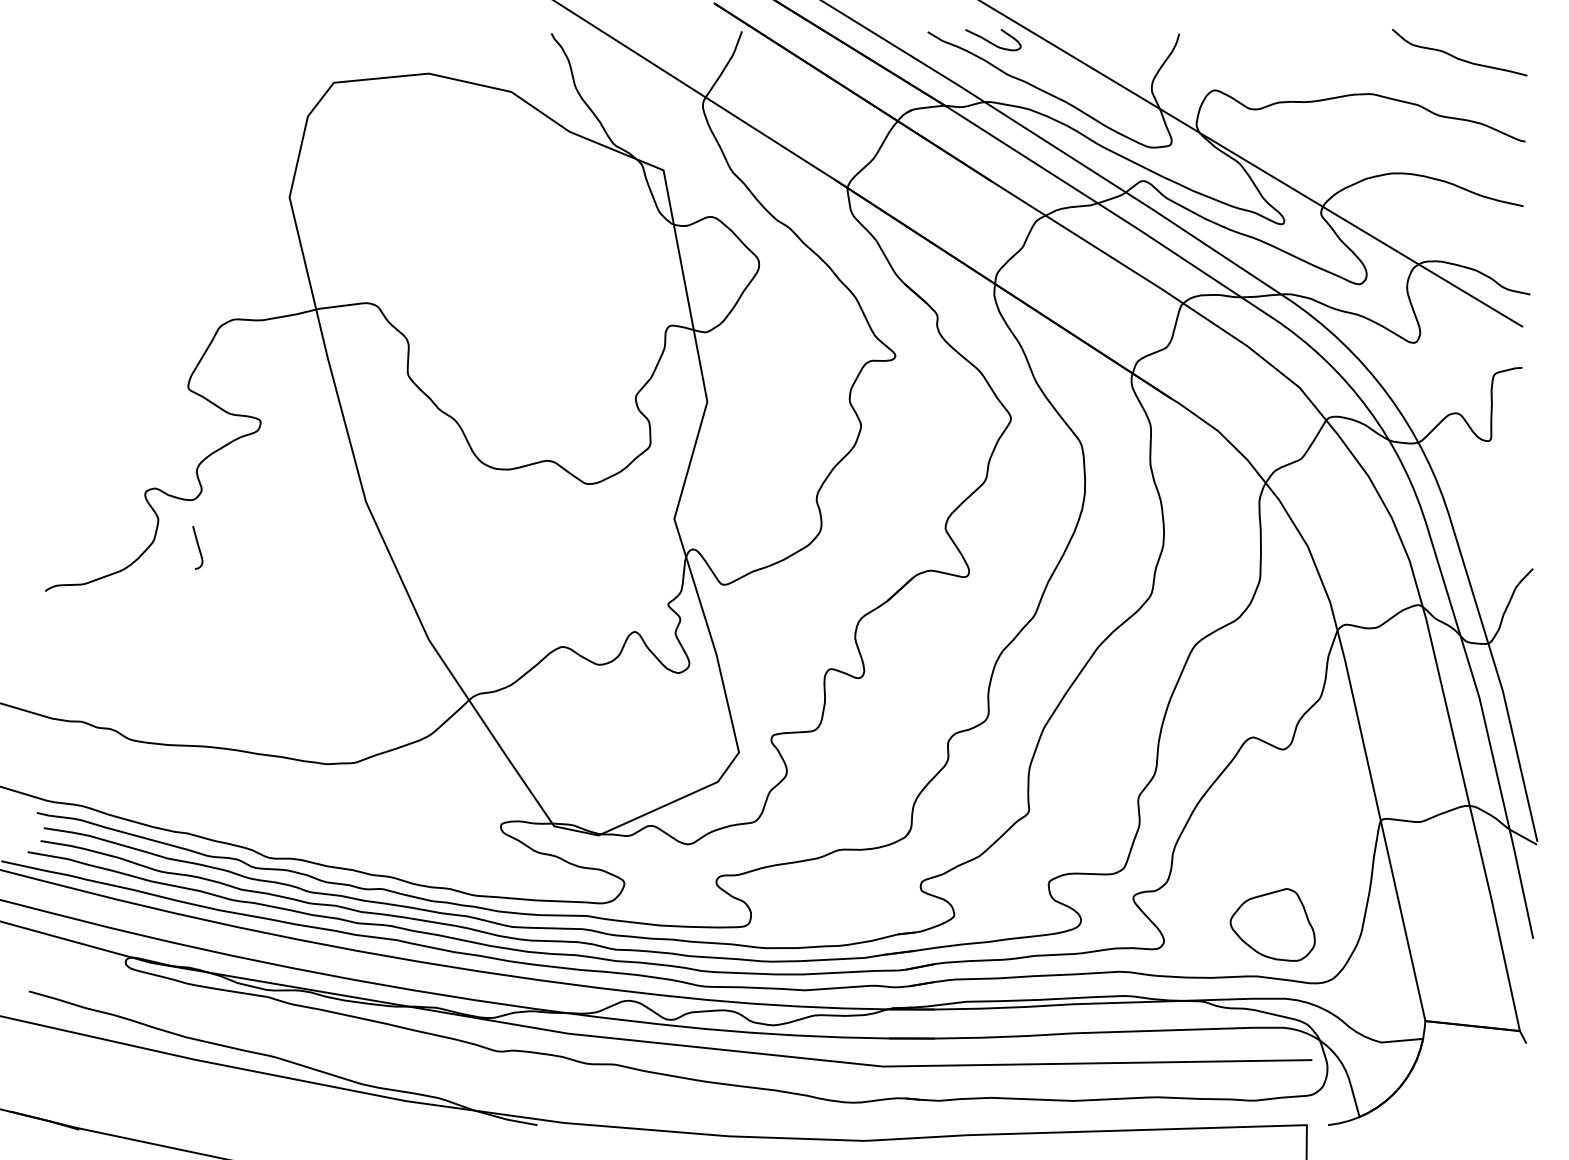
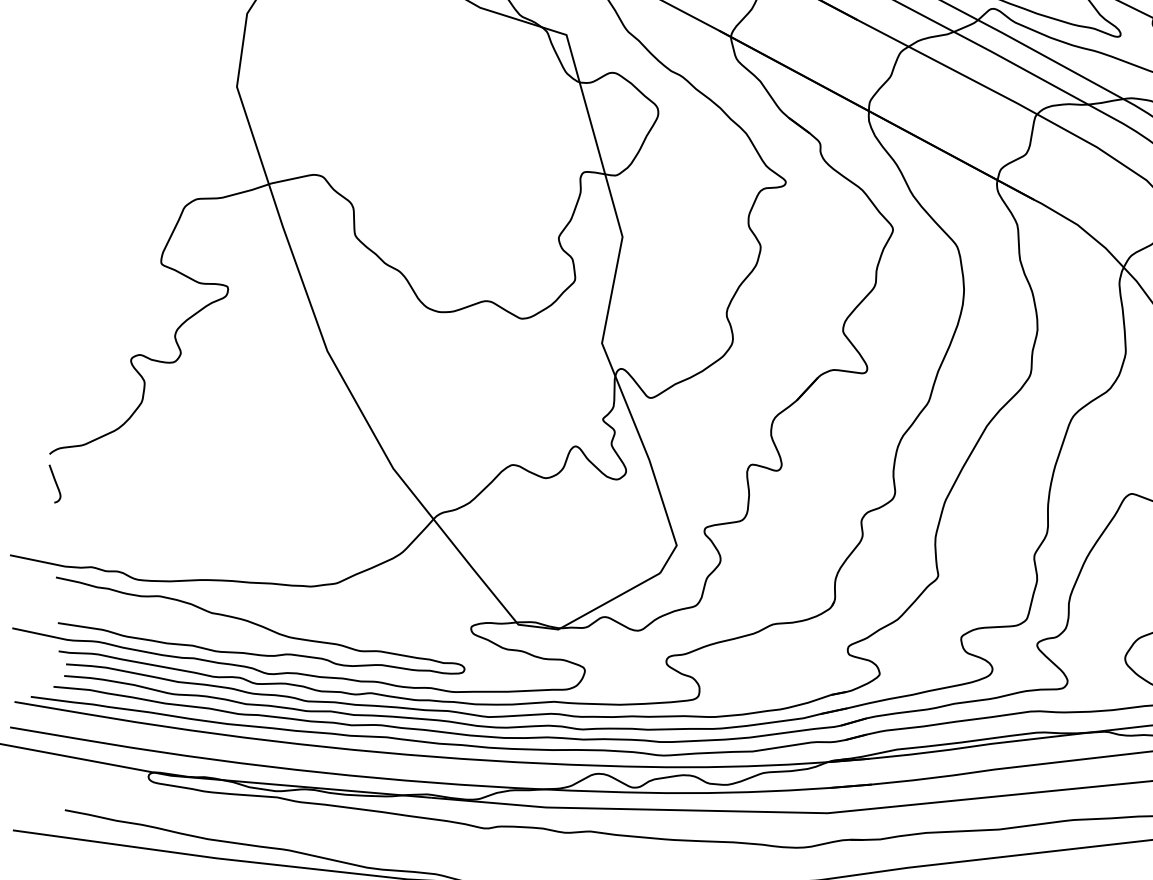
curve: (197, 546) -> (54, 482), moved
curve: (264, 802) -> (259, 625), added

